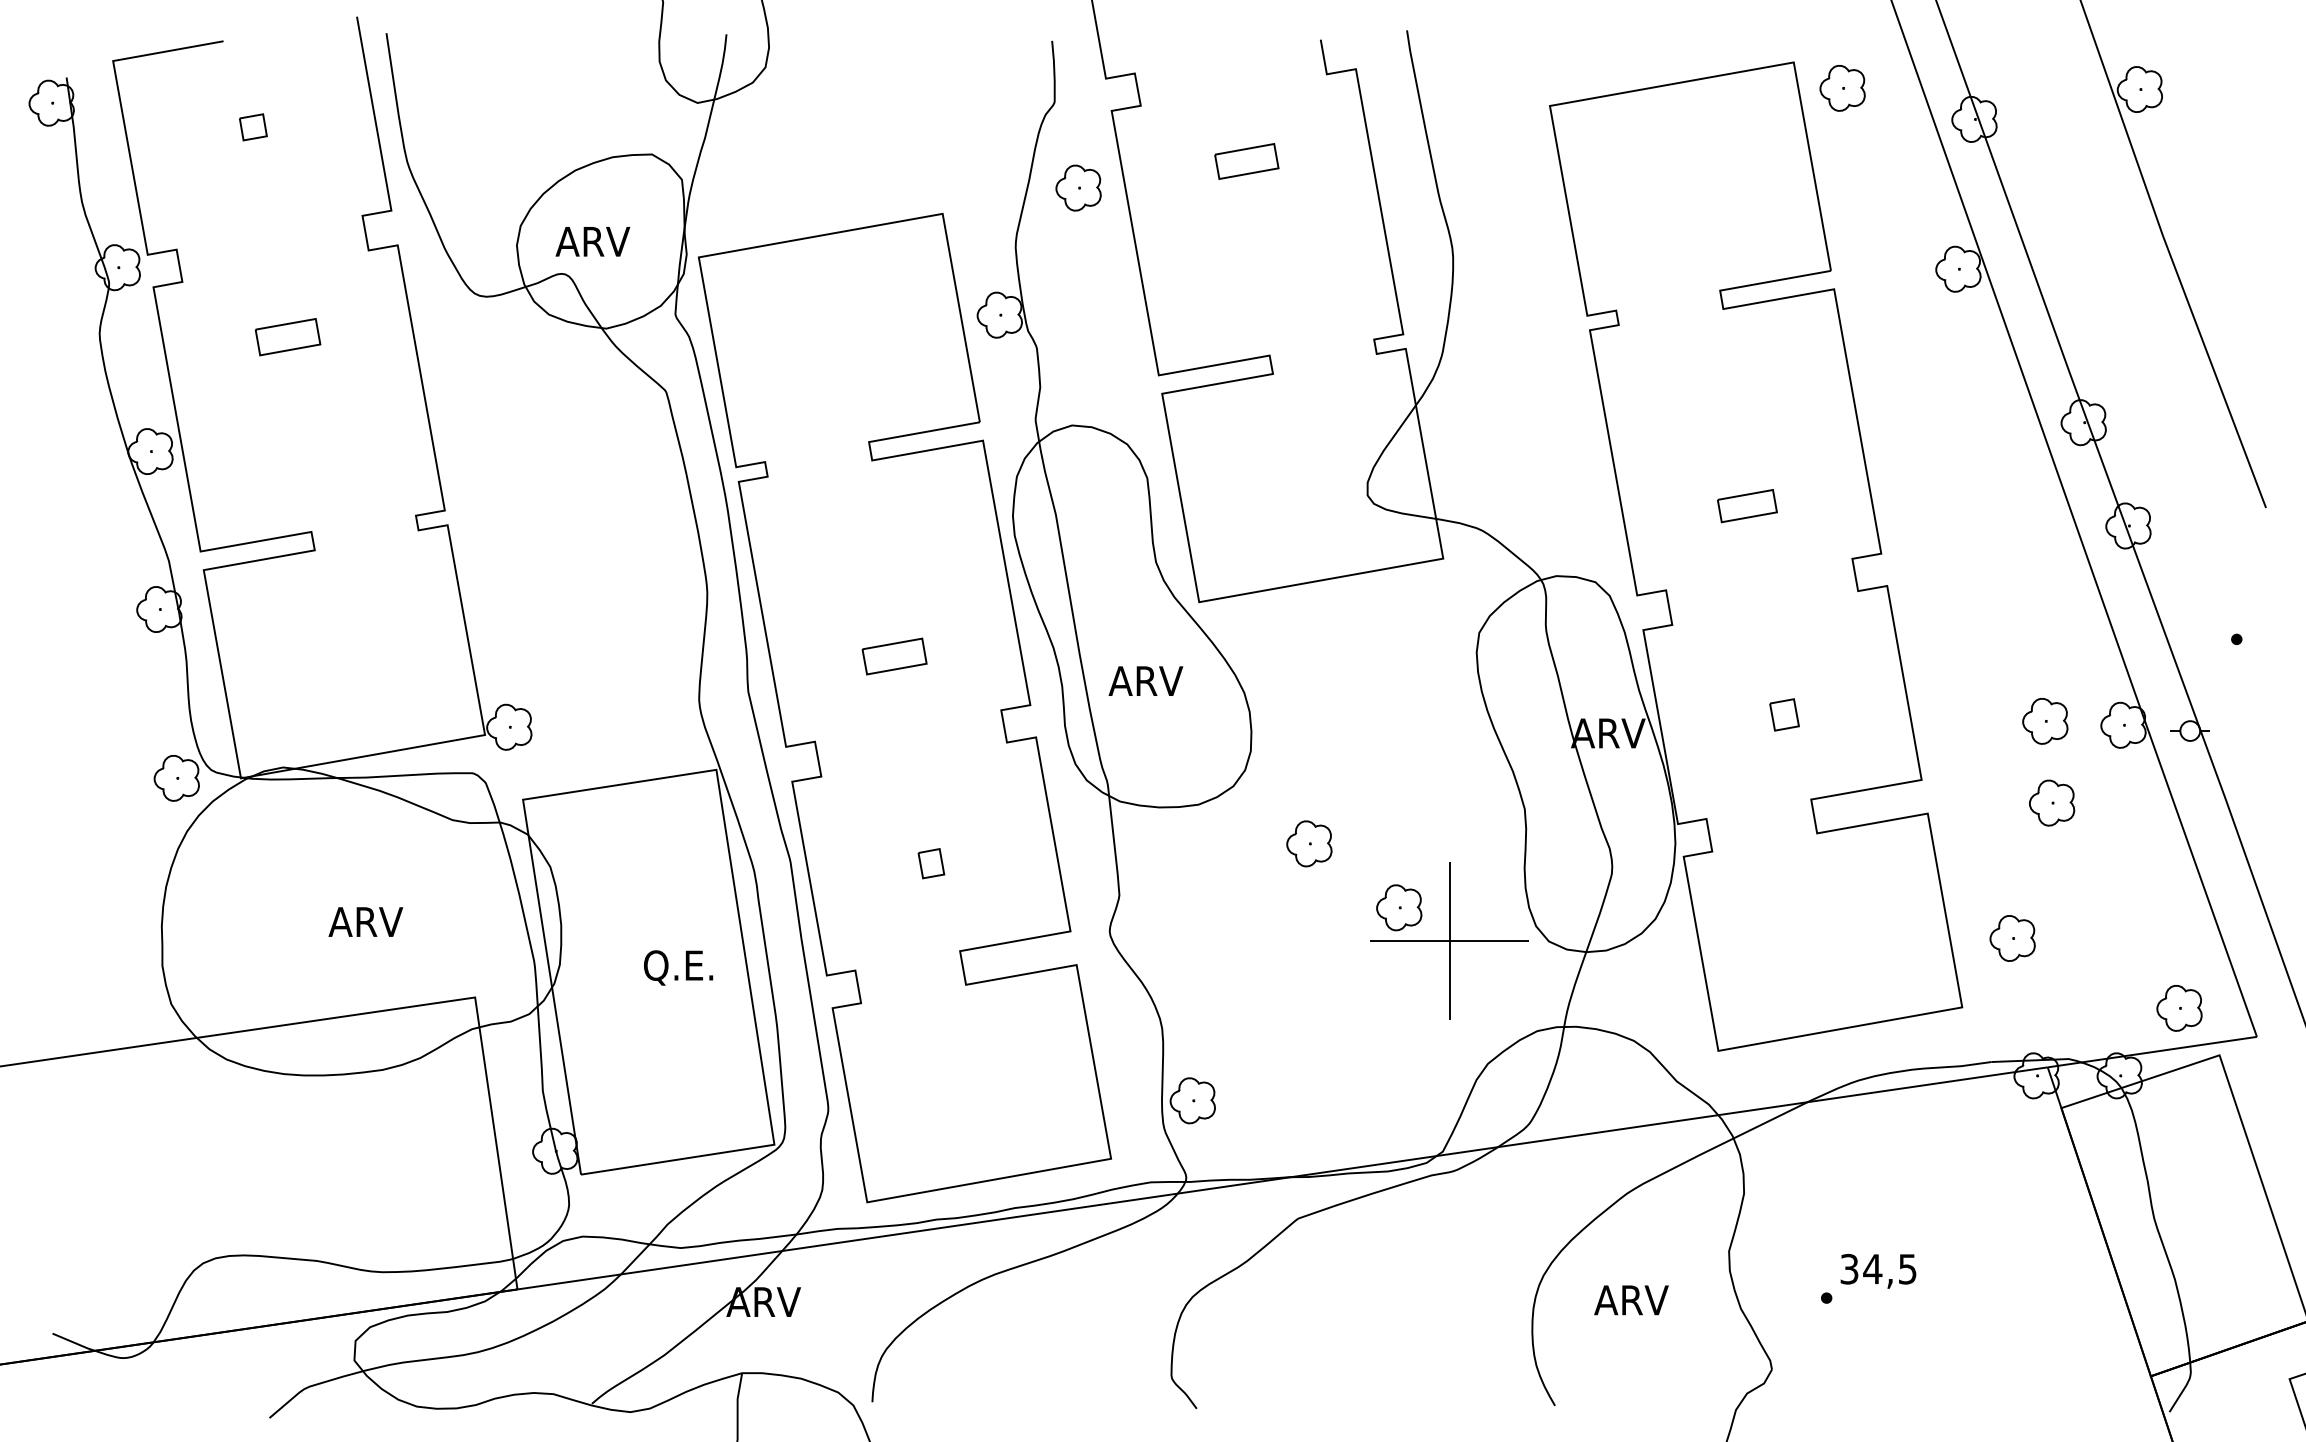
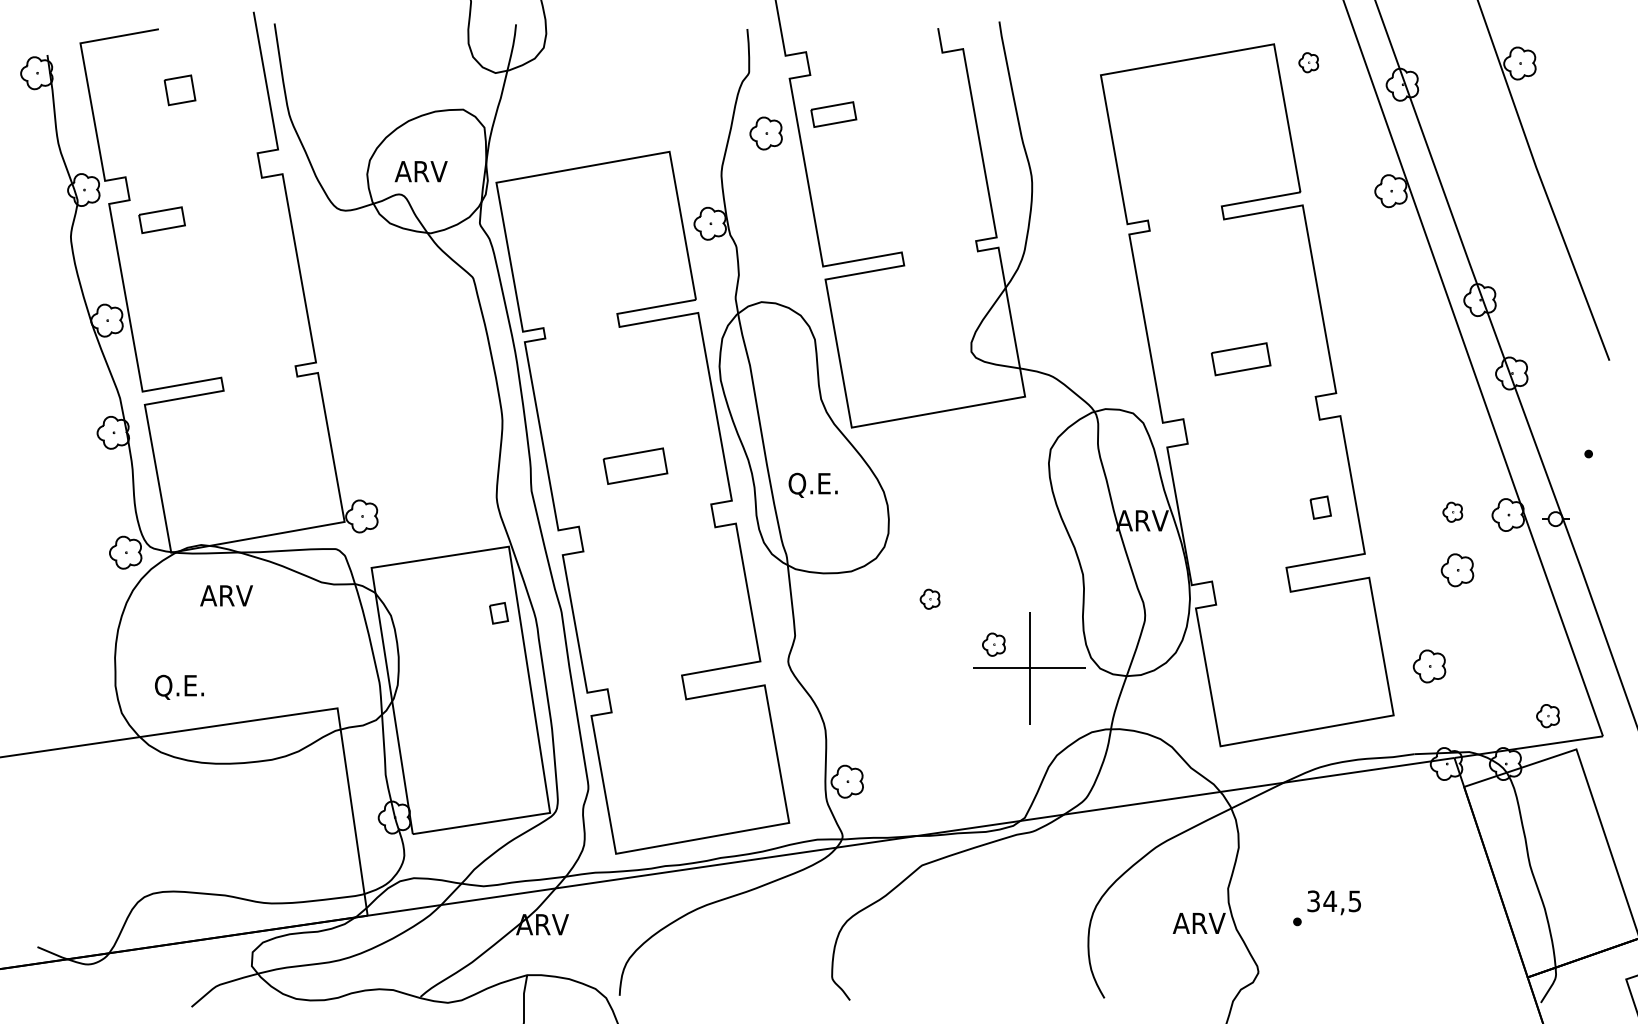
part: (1842, 88) -> (1308, 62), size x0.6
part: (253, 127) -> (180, 90), size x1.6
part: (1246, 161) -> (833, 114), moved
part: (287, 337) -> (161, 220), moved
part: (1747, 506) -> (1241, 359), size x1.4
part: (894, 656) -> (635, 466), size x1.4
text: (1145, 683) -> (813, 485), ARV -> Q.E.
part: (1784, 714) -> (1320, 507), moved
part: (2045, 721) -> (1452, 512), size x0.6
part: (1309, 843) -> (930, 598), size x0.6
part: (931, 863) -> (499, 613), moved
part: (1399, 907) -> (994, 644), size x0.7
text: (365, 921) -> (226, 595), moved
text: (678, 967) -> (179, 687), moved
part: (2179, 1008) -> (1548, 716), size x0.7
text: (1631, 1300) -> (1199, 923), moved

